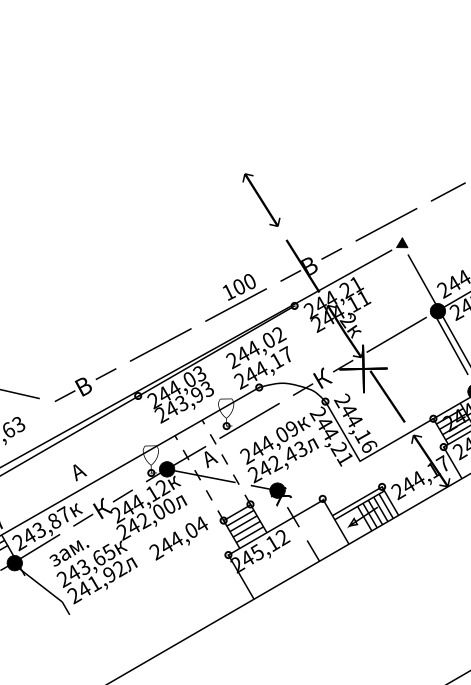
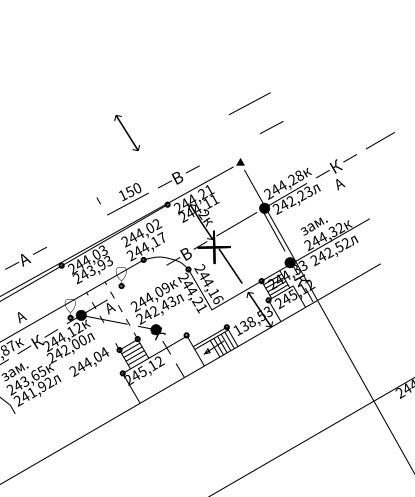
part: (260, 199) -> (126, 132), moved
line: (386, 224) -> (249, 103), moved
fill: (303, 265) -> (173, 177), removed
text: (238, 286) -> (129, 191), 100 -> 150
fill: (160, 344) -> (76, 230), removed
text: (323, 376) -> (187, 252), К -> В
text: (84, 386) -> (25, 259), В -> А
fill: (248, 420) -> (136, 282), removed
text: (419, 476) -> (252, 320), 244,17 -> 138,53
part: (208, 494) -> (98, 200), moved

